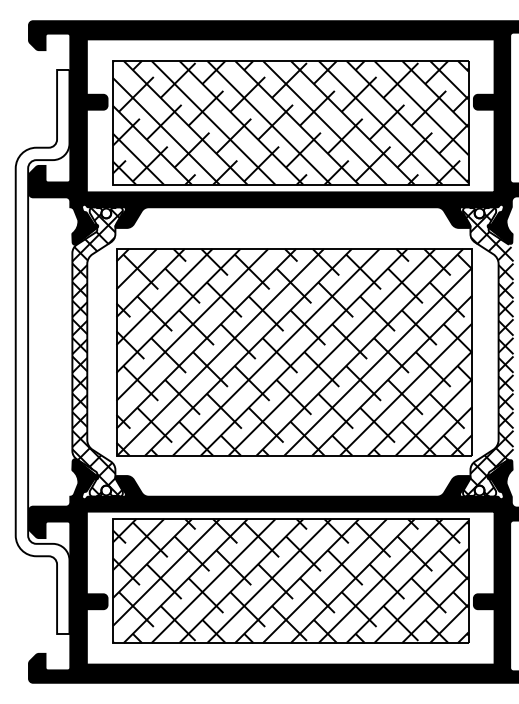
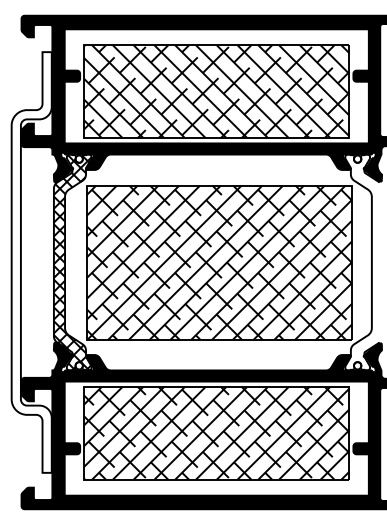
hatch: (487, 352) -> (363, 262), removed

